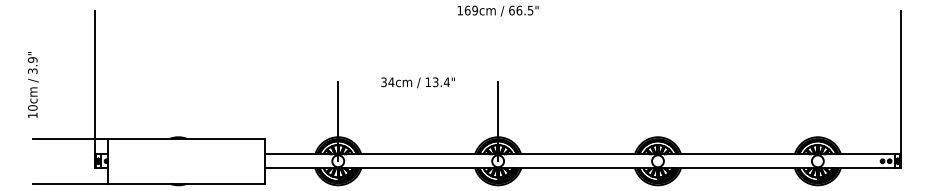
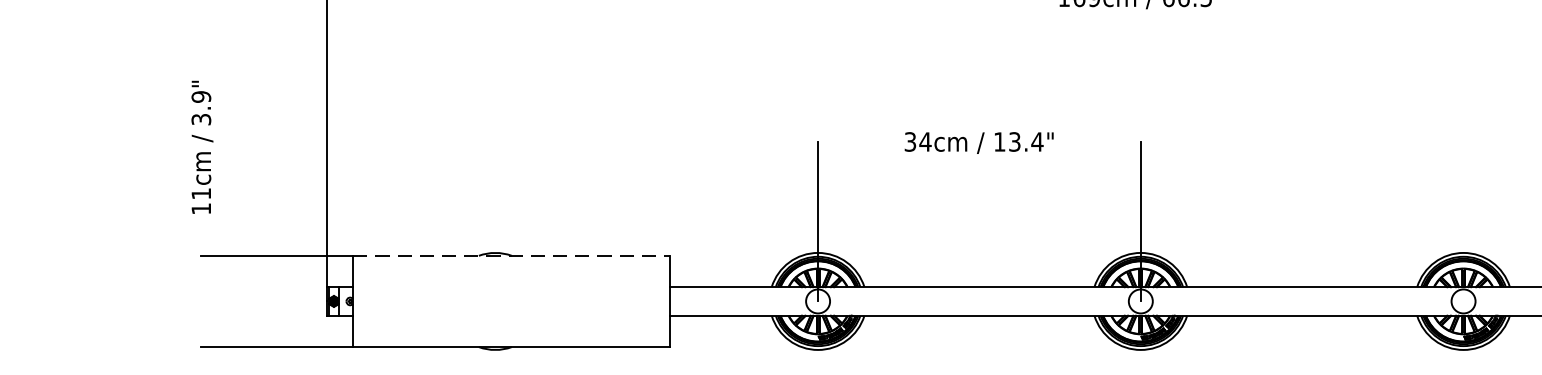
text: (32, 107) -> (200, 192), 10cm -> 11cm
line: (186, 138) -> (511, 255), solid -> dashed

